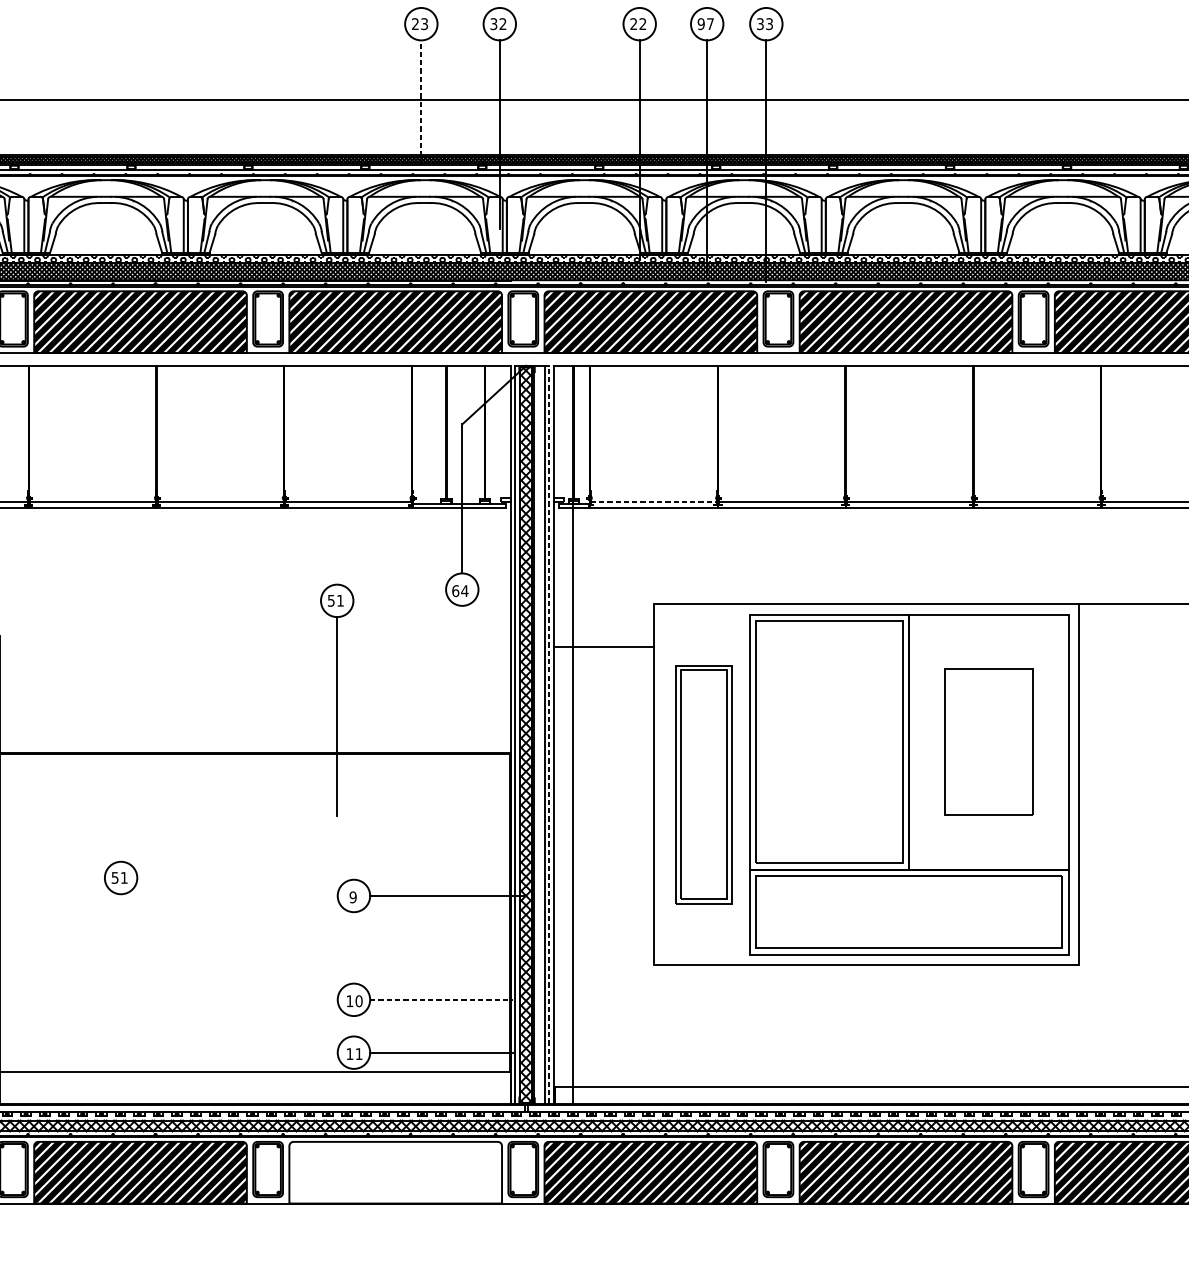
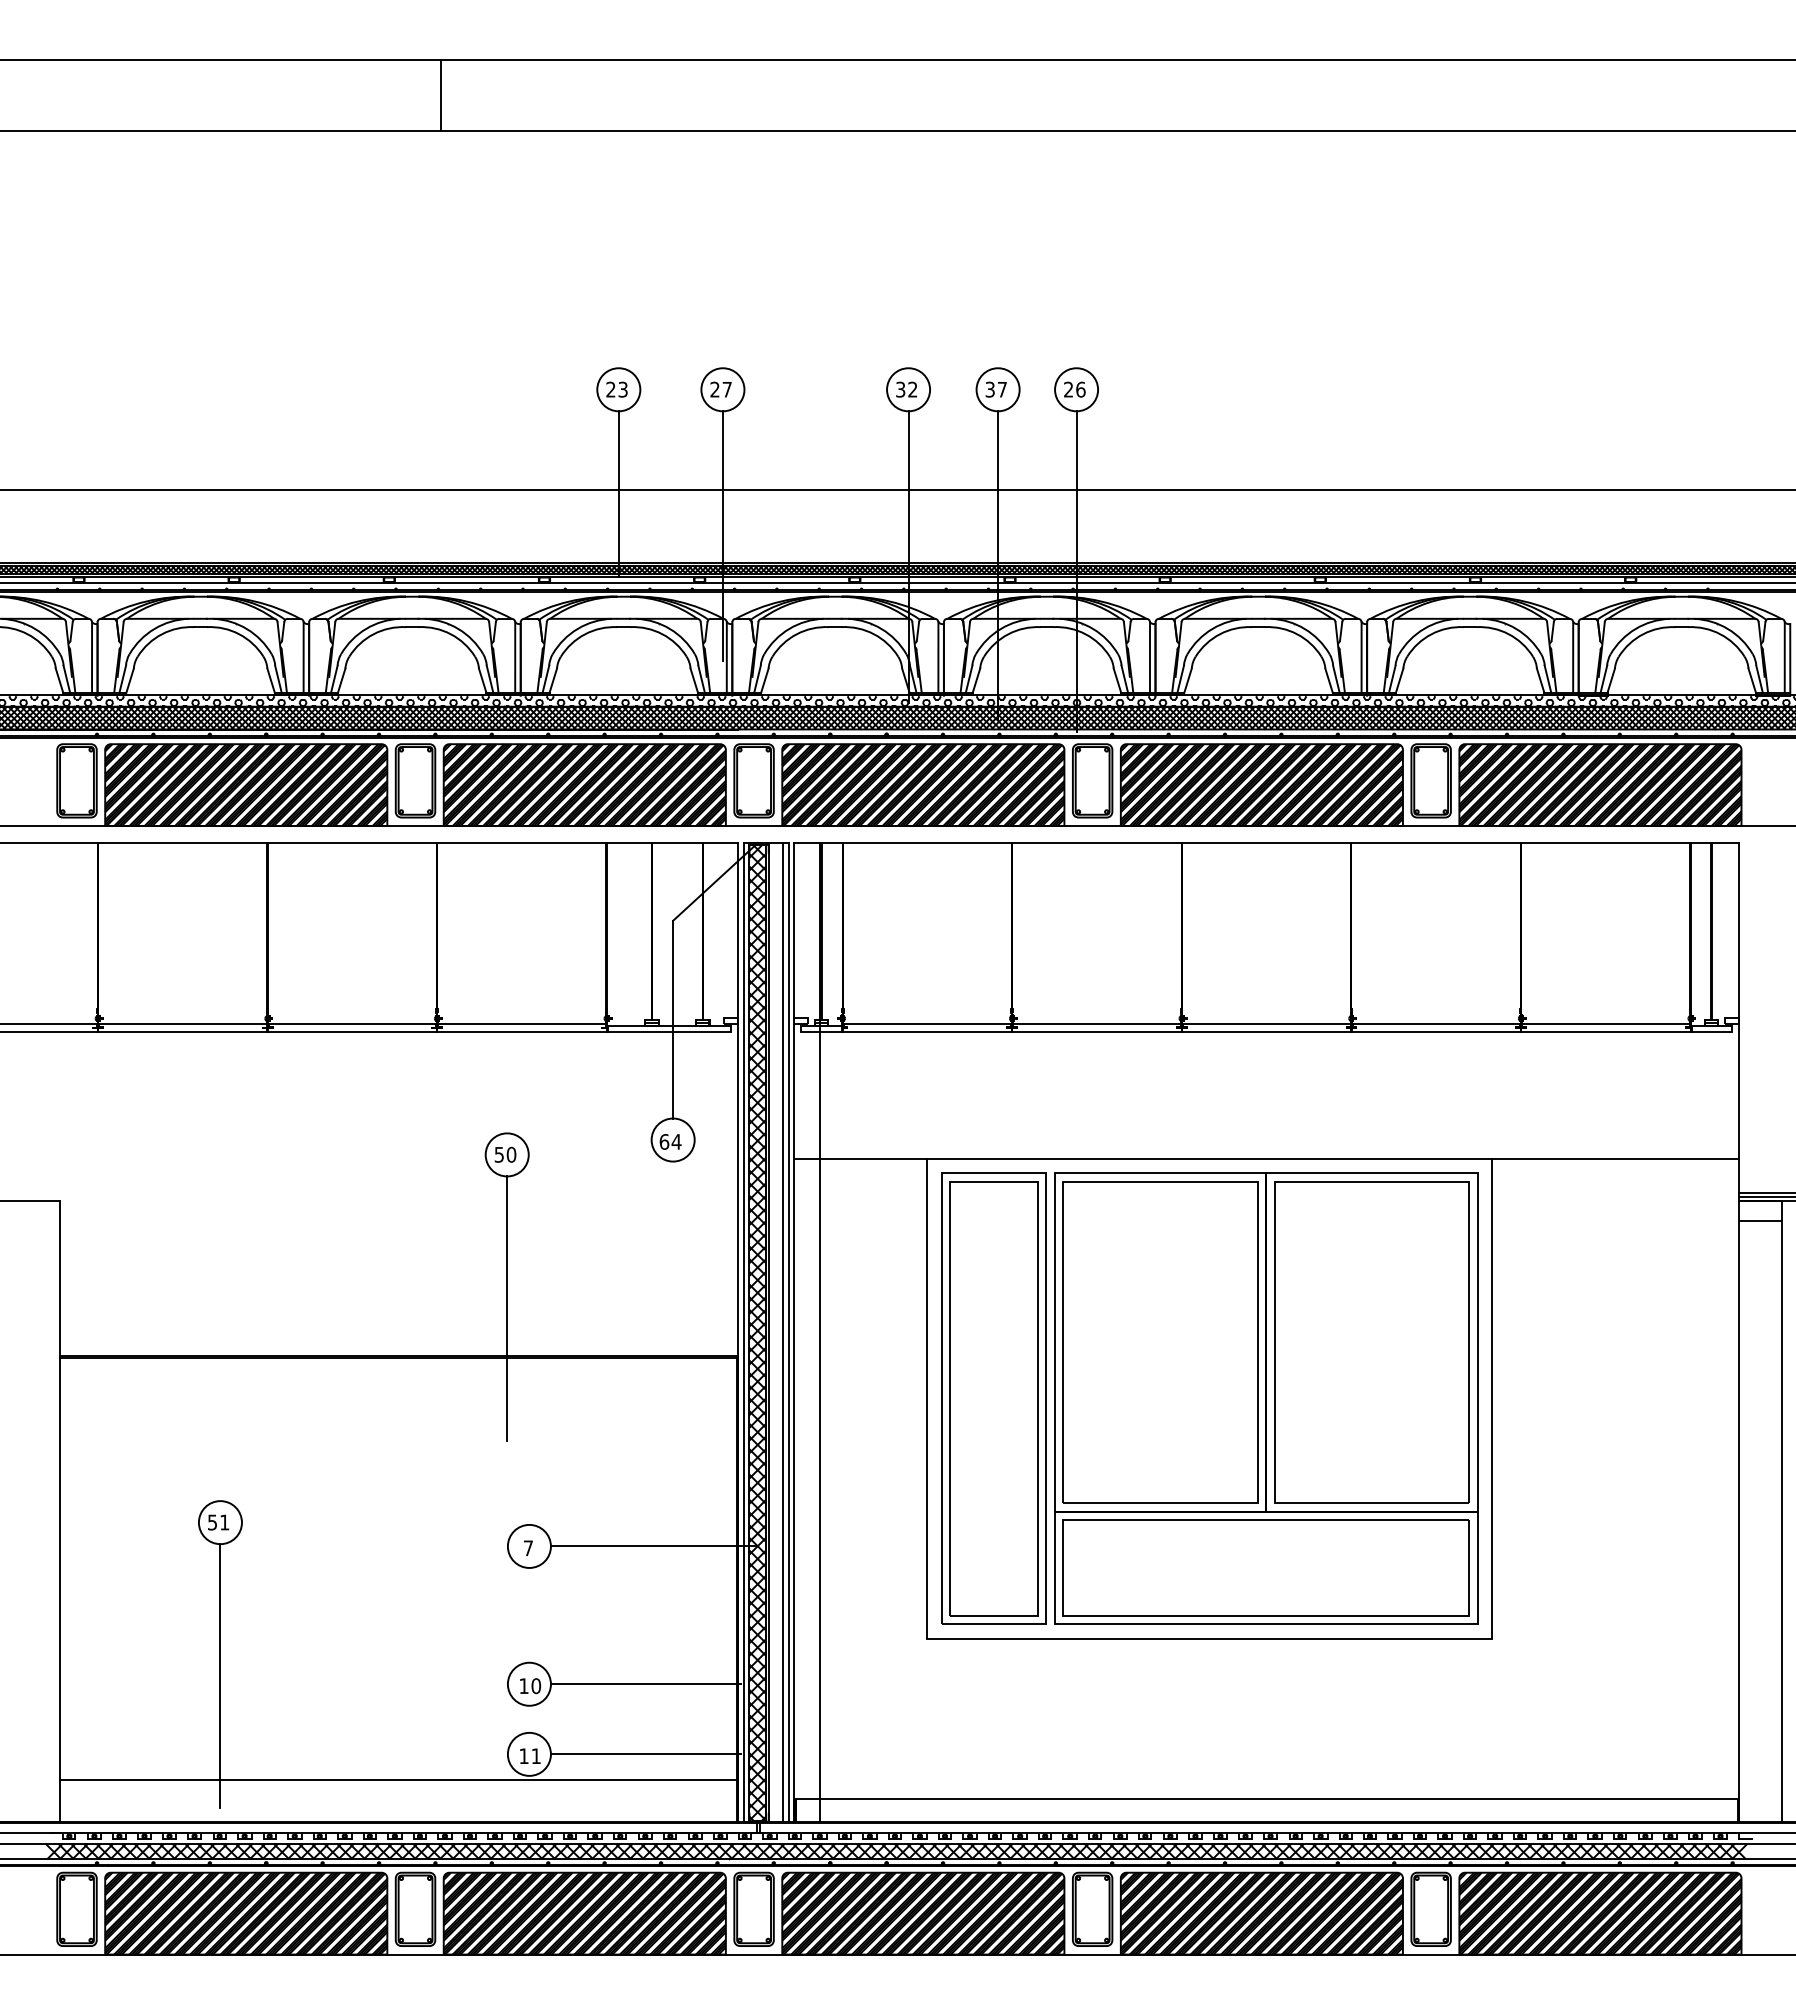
text: (497, 23) -> (720, 389), 32 -> 27
text: (633, 23) -> (900, 389), 22 -> 32
text: (700, 23) -> (989, 389), 97 -> 37
text: (764, 23) -> (1074, 389), 33 -> 26
line: (421, 102) -> (618, 493), dashed -> solid
line: (653, 501) -> (927, 1023), dashed -> solid
text: (340, 600) -> (511, 1154), 51 -> 50
line: (603, 646) -> (860, 1158), moved
line: (549, 733) -> (788, 1331), dashed -> solid
part: (988, 742) -> (1371, 1342), size x1.67
part: (703, 784) -> (993, 1398), size x1.43
text: (353, 897) -> (528, 1548), 9 -> 7
line: (121, 993) -> (220, 1676), added
line: (442, 1000) -> (646, 1684), dashed -> solid
hatch: (395, 1172) -> (584, 1913), added

